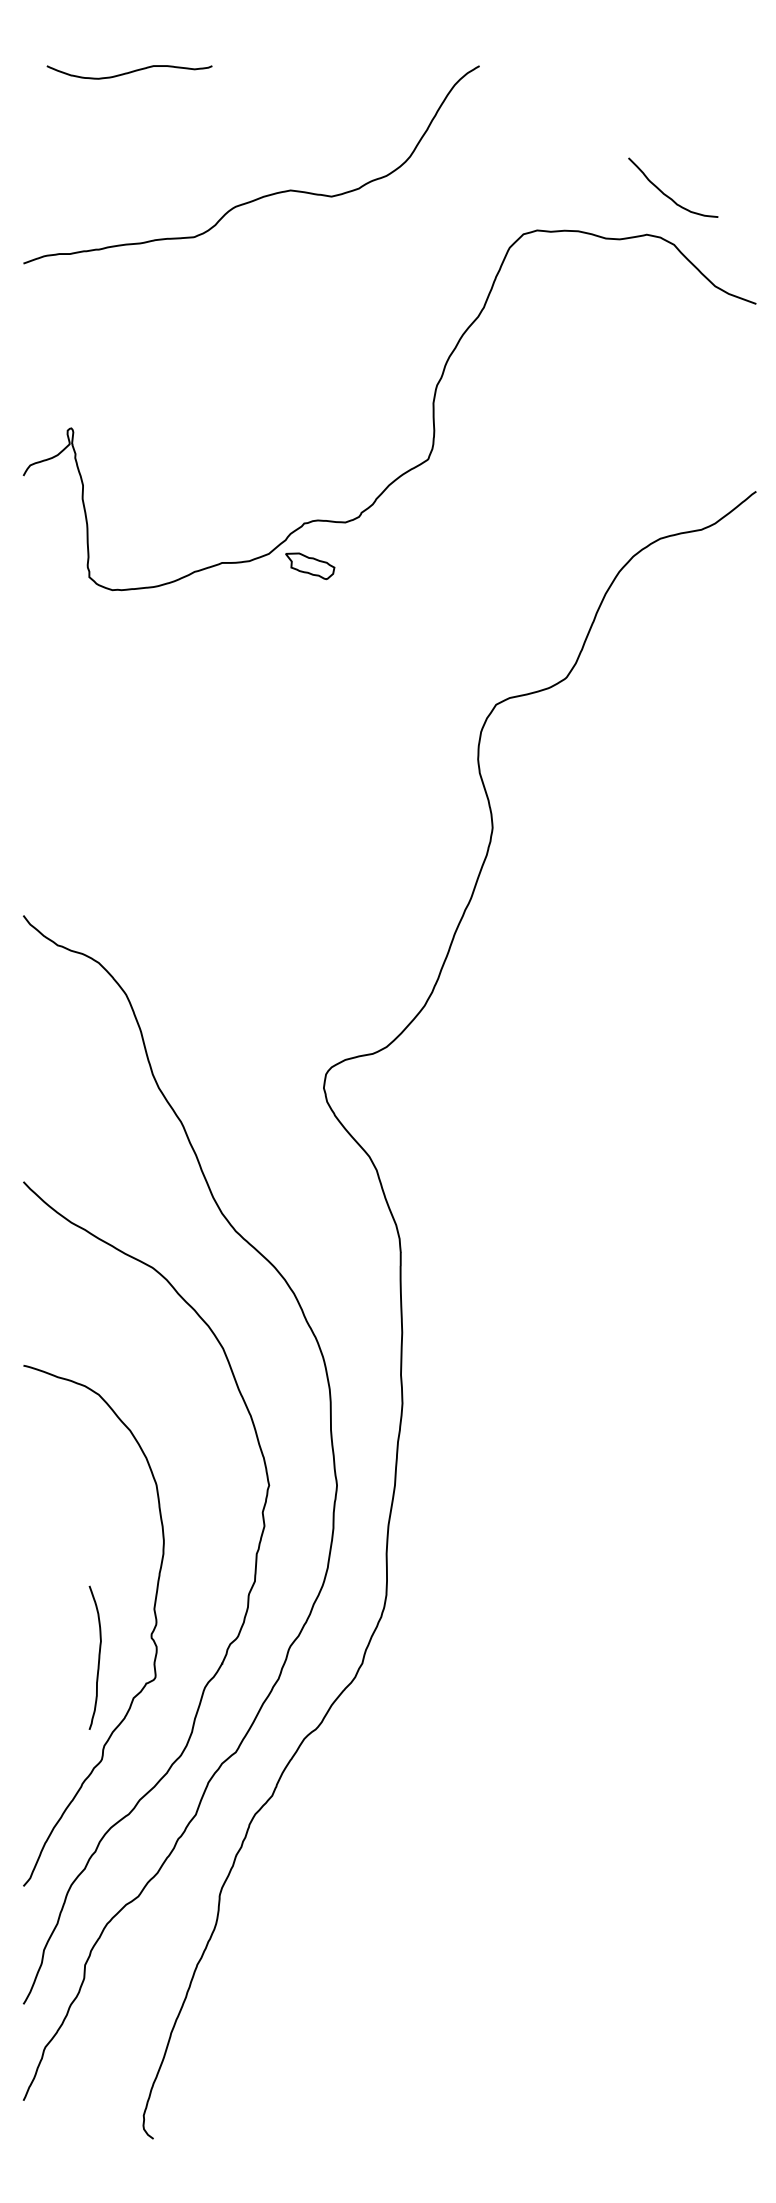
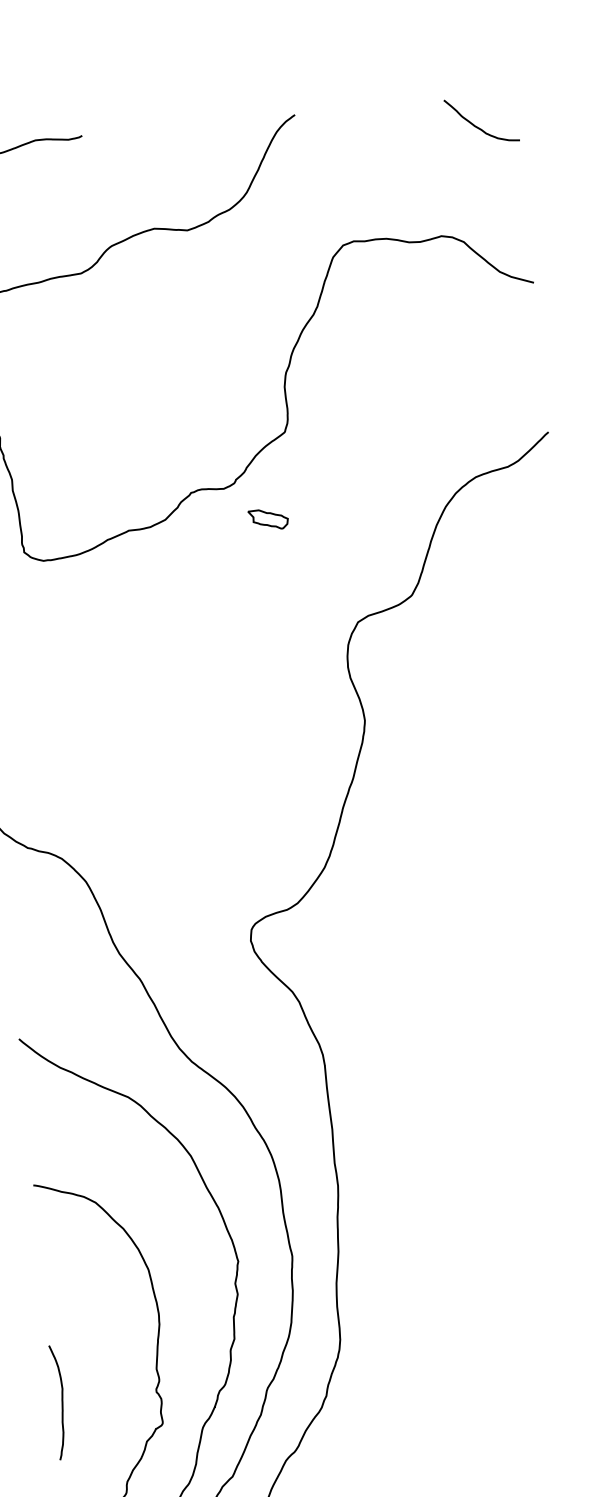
curve: (669, 196) -> (479, 127), moved
part: (310, 566) -> (268, 519), moved
curve: (98, 1657) -> (61, 1401), moved

